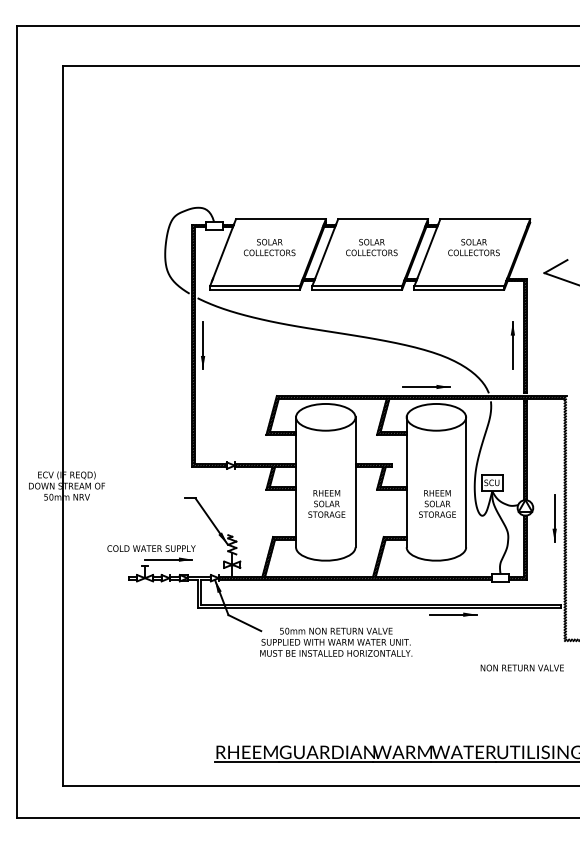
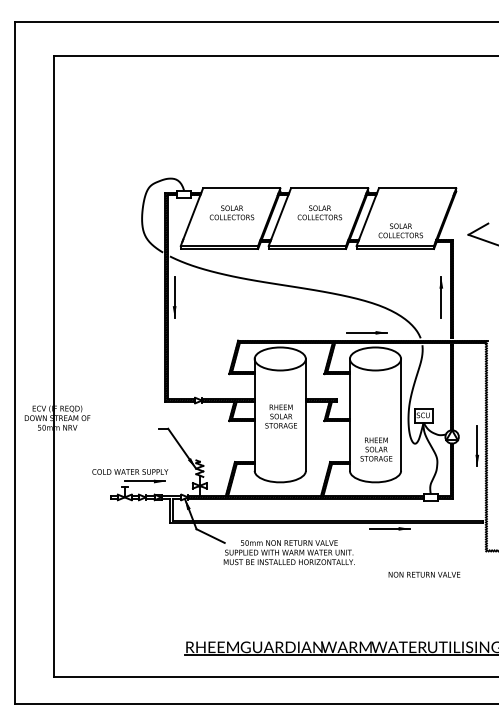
text: (473, 247) -> (400, 230), moved
text: (326, 503) -> (280, 416), moved
text: (437, 503) -> (376, 449), moved
text: (522, 667) -> (424, 574), moved

